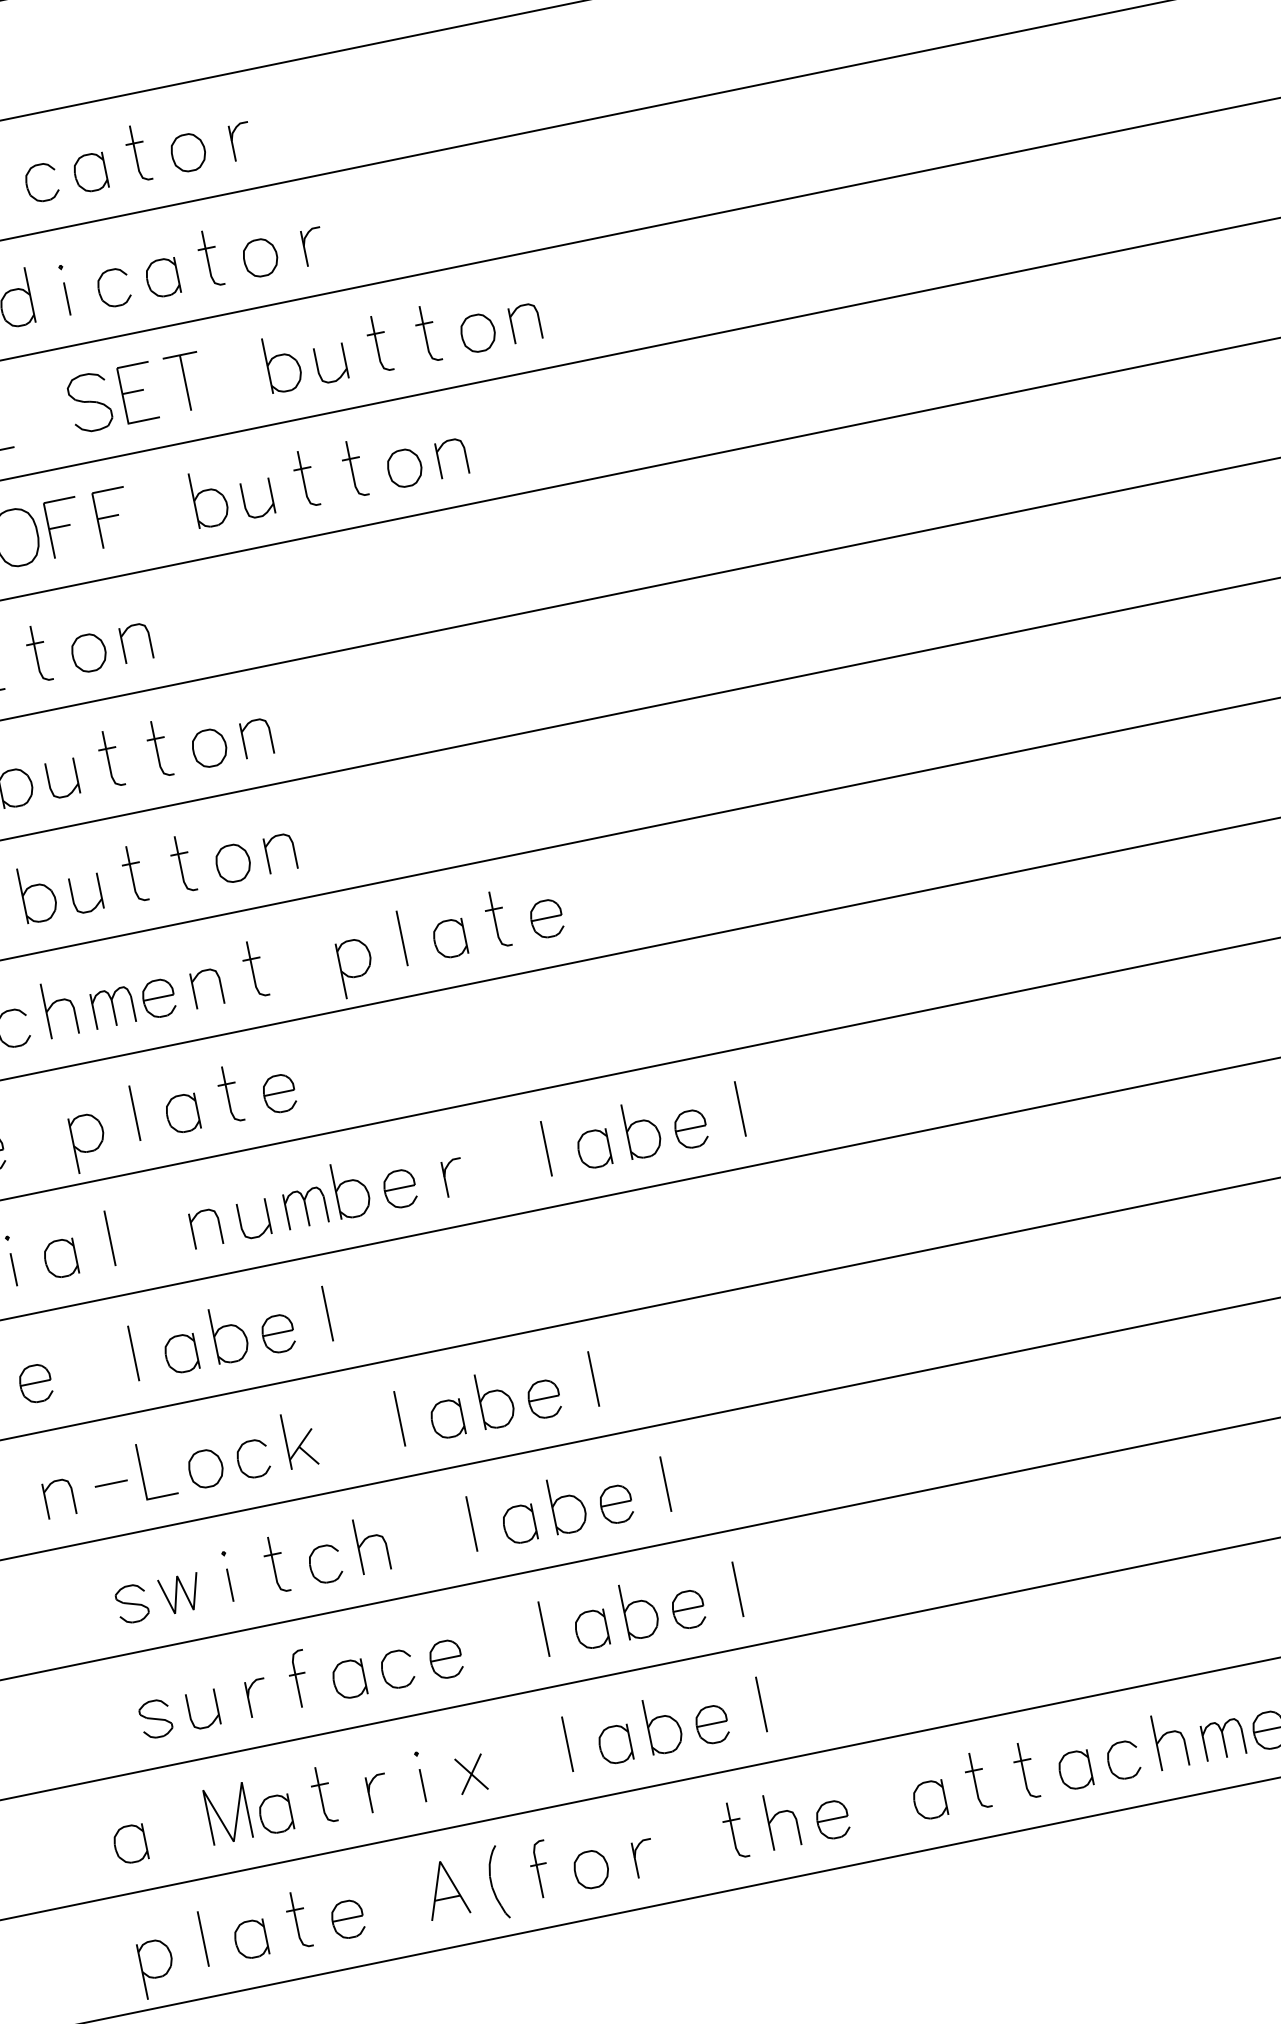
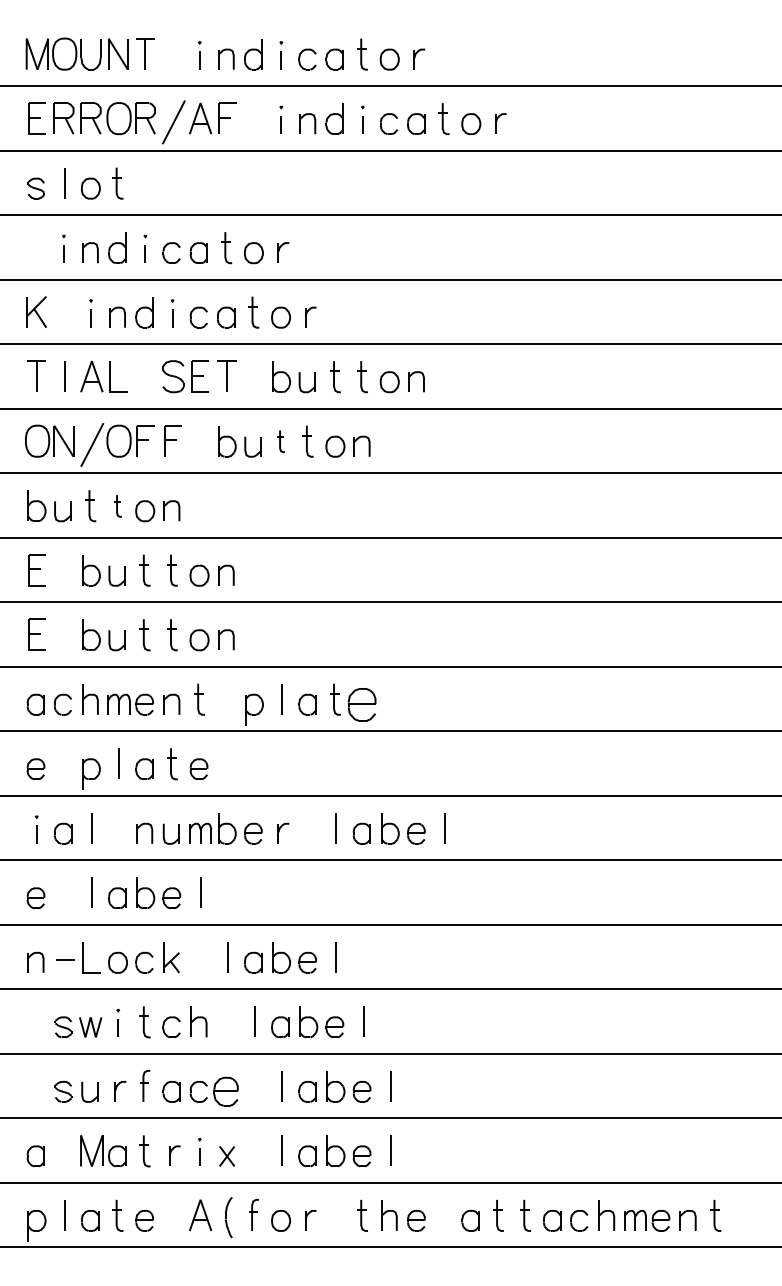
part: (304, 479) -> (280, 441), size x0.7
part: (37, 654) -> (117, 506), size x0.7
part: (545, 918) -> (361, 704), size x1.6
part: (446, 1658) -> (226, 1091), size x1.4

